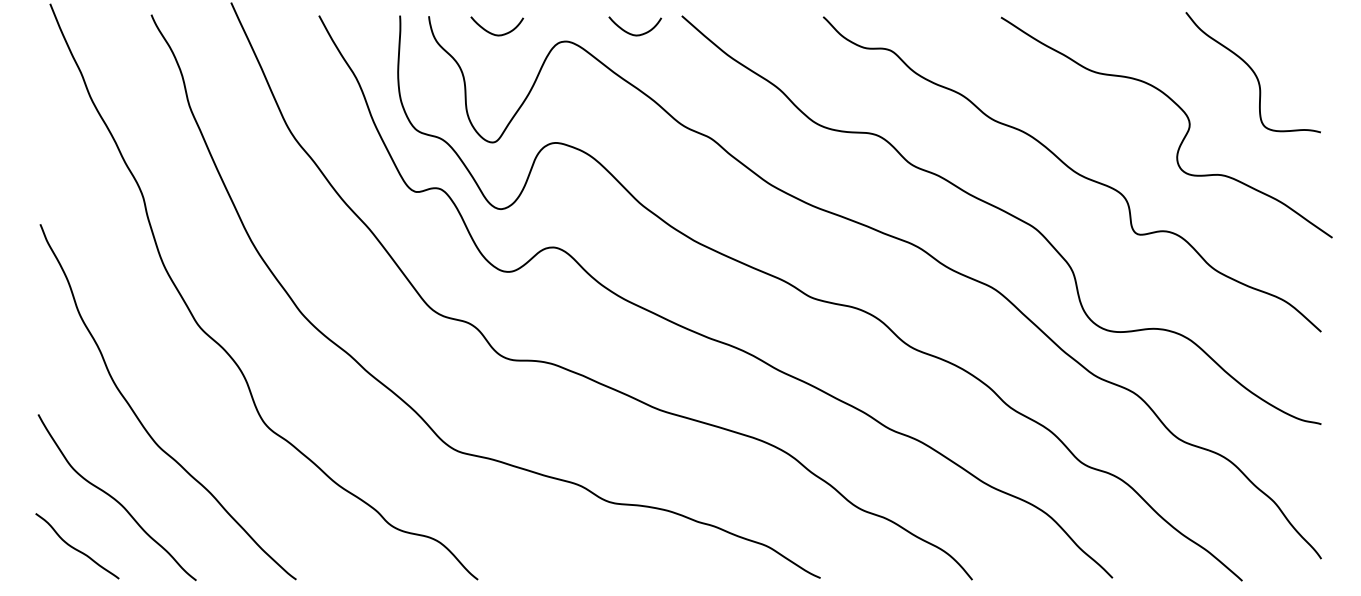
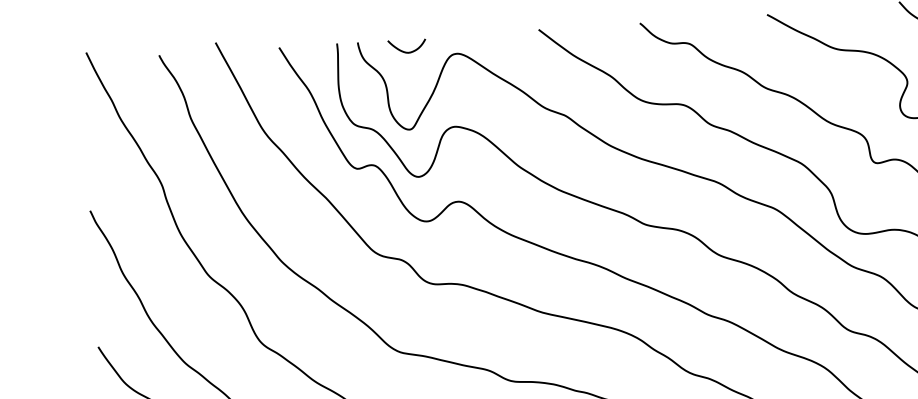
curve: (632, 33) -> (504, 44), removed

